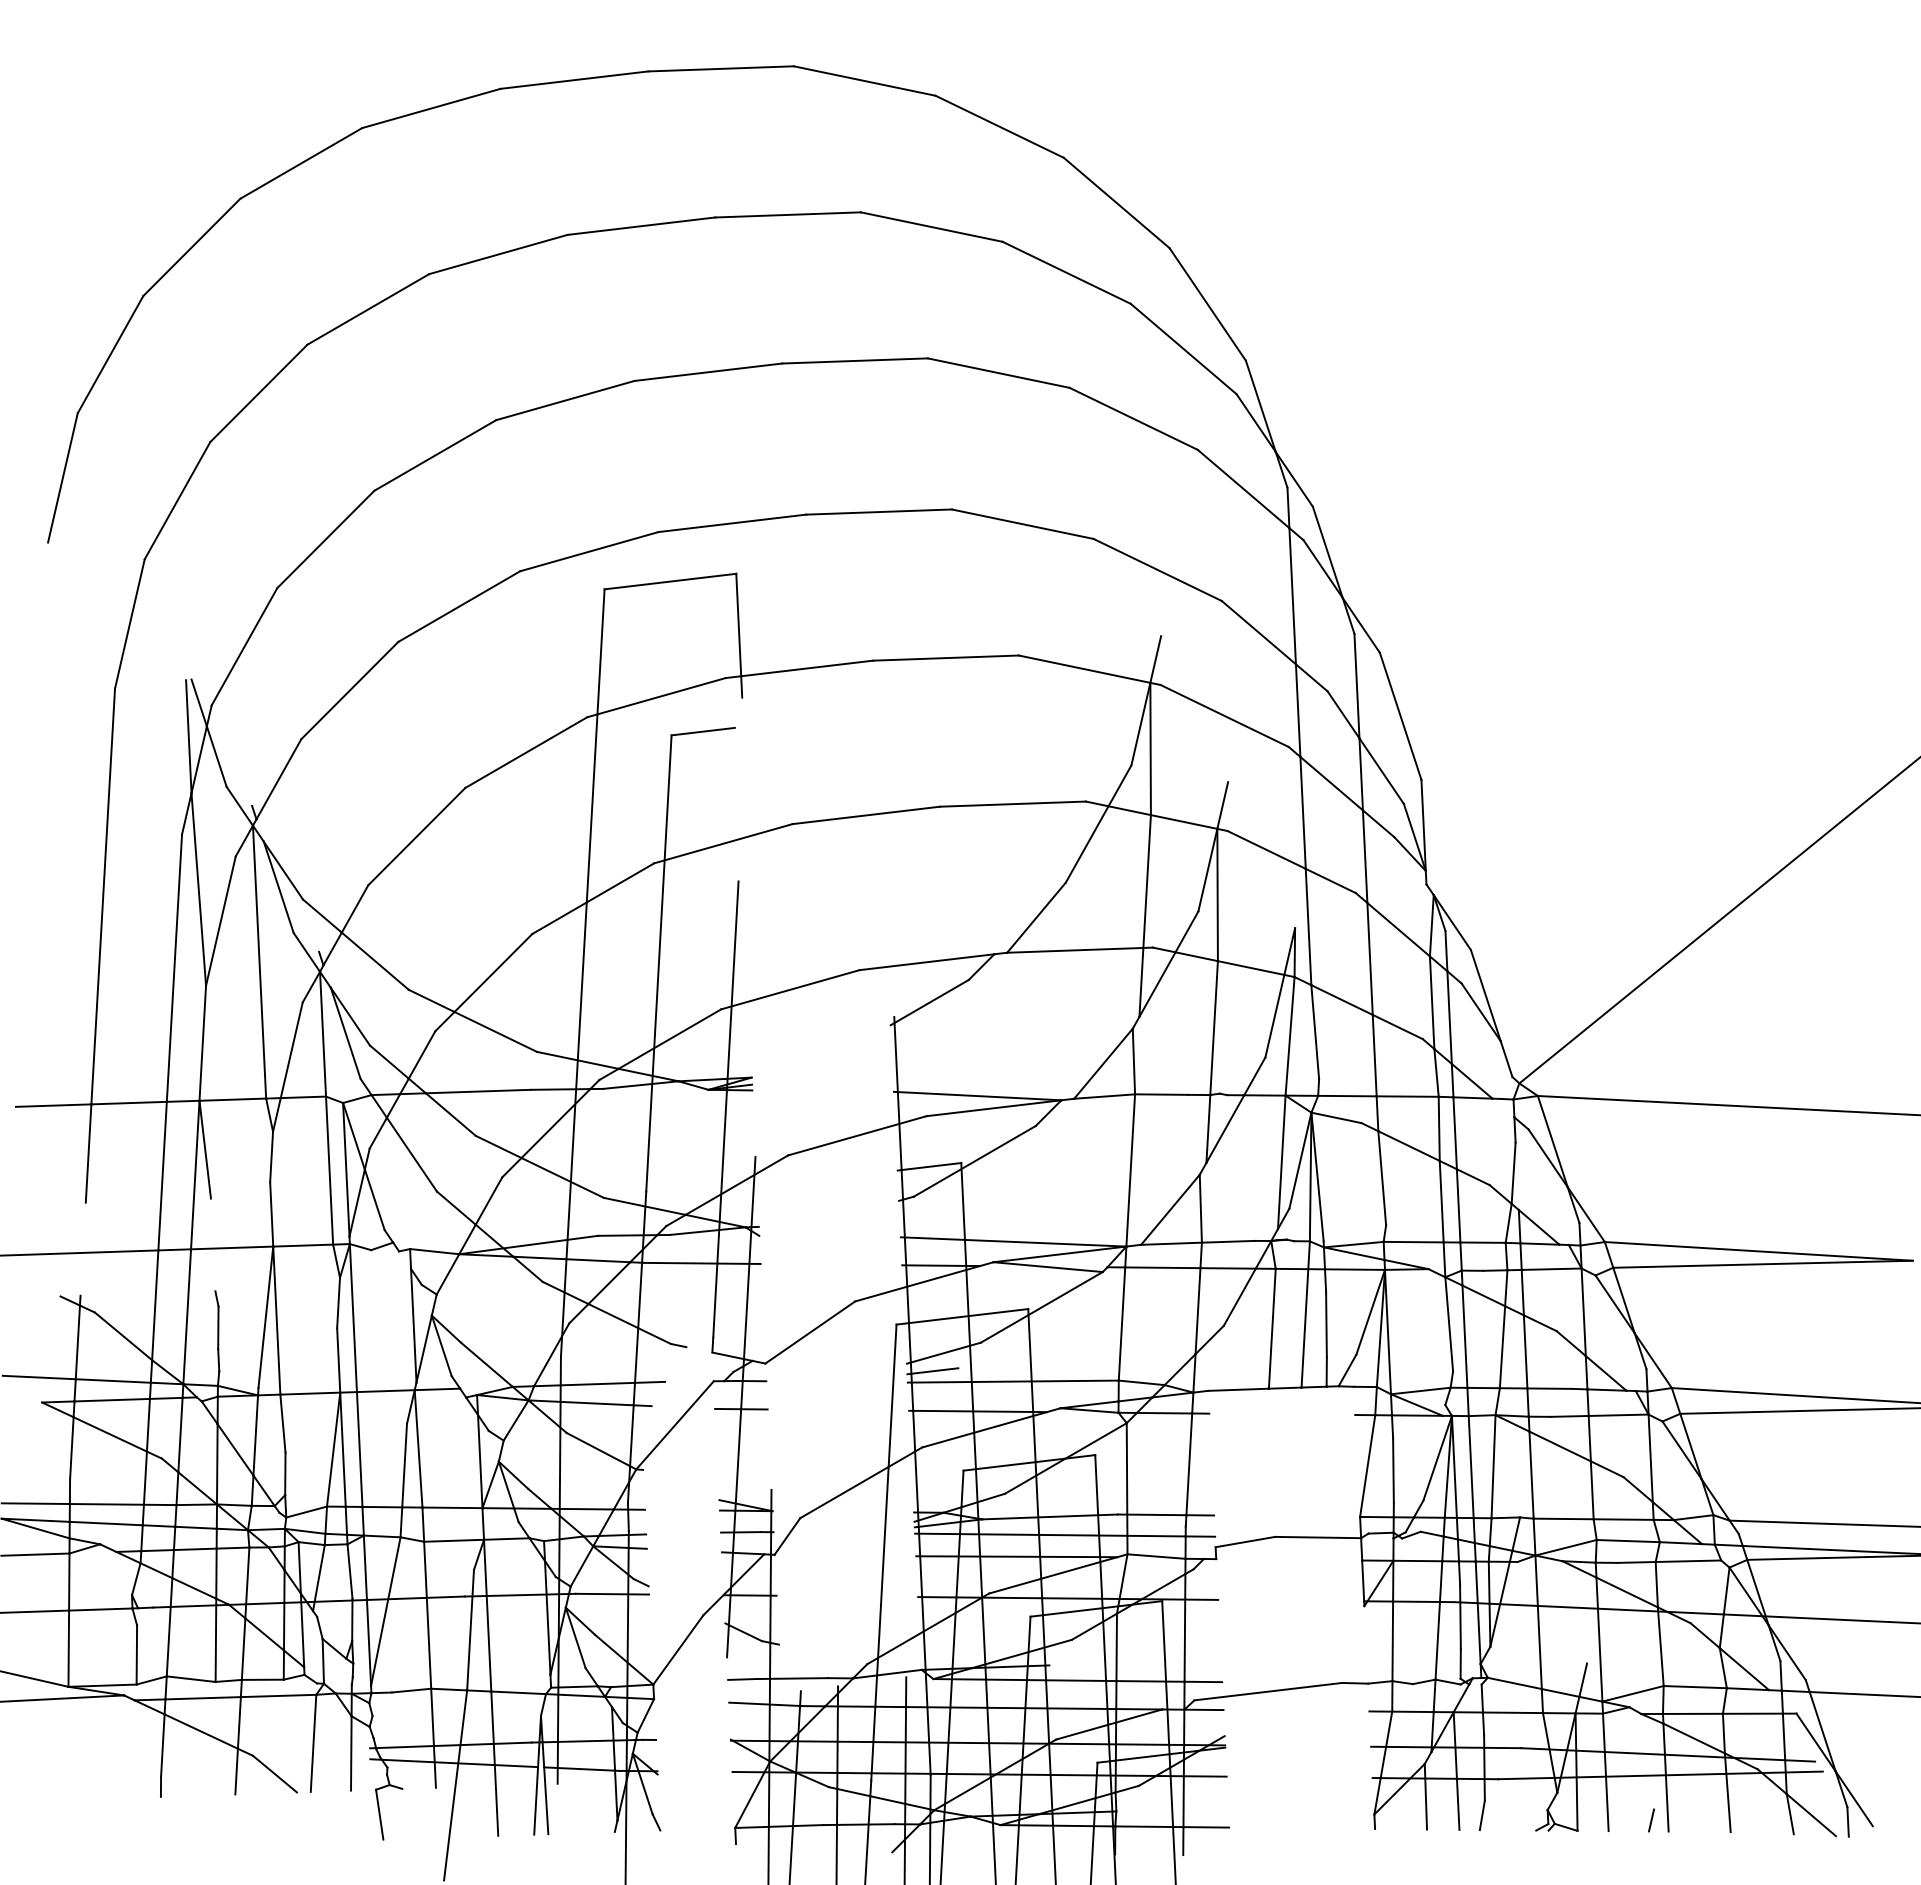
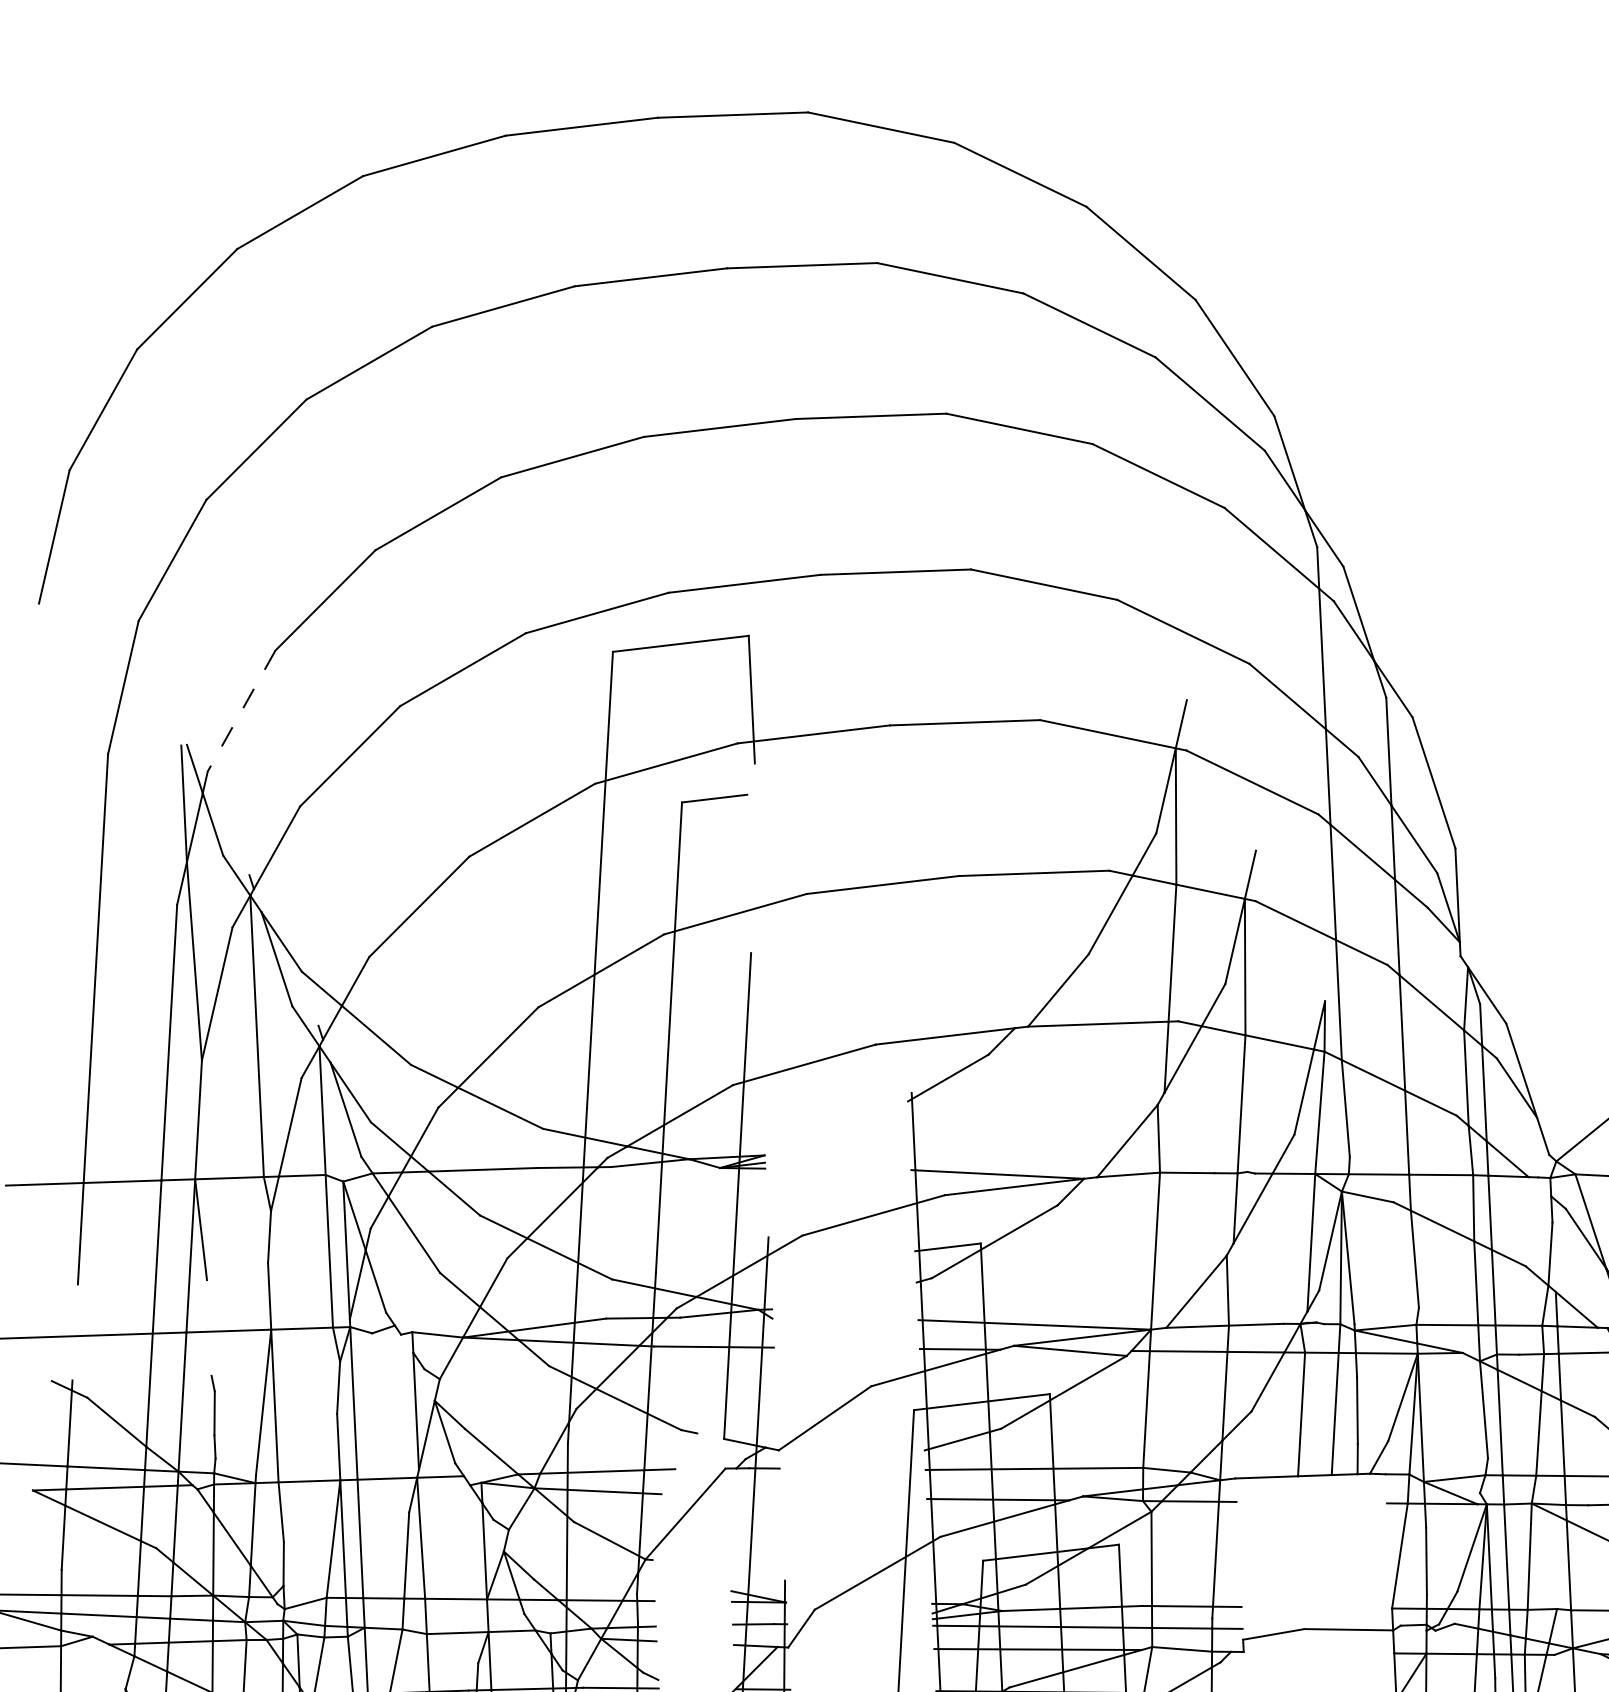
line: (244, 647) -> (241, 711), solid -> dashed
line: (932, 1371) -> (951, 1458), removed
line: (741, 1408) -> (754, 1496), removed

